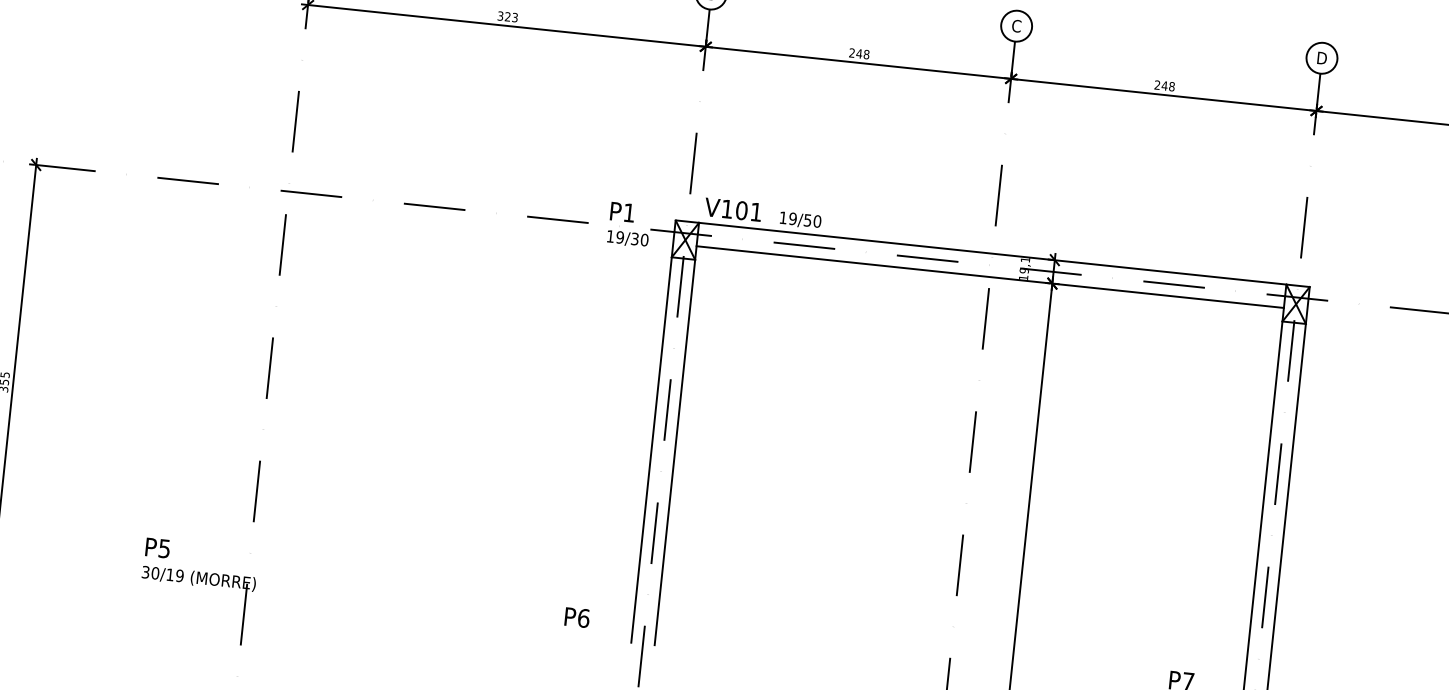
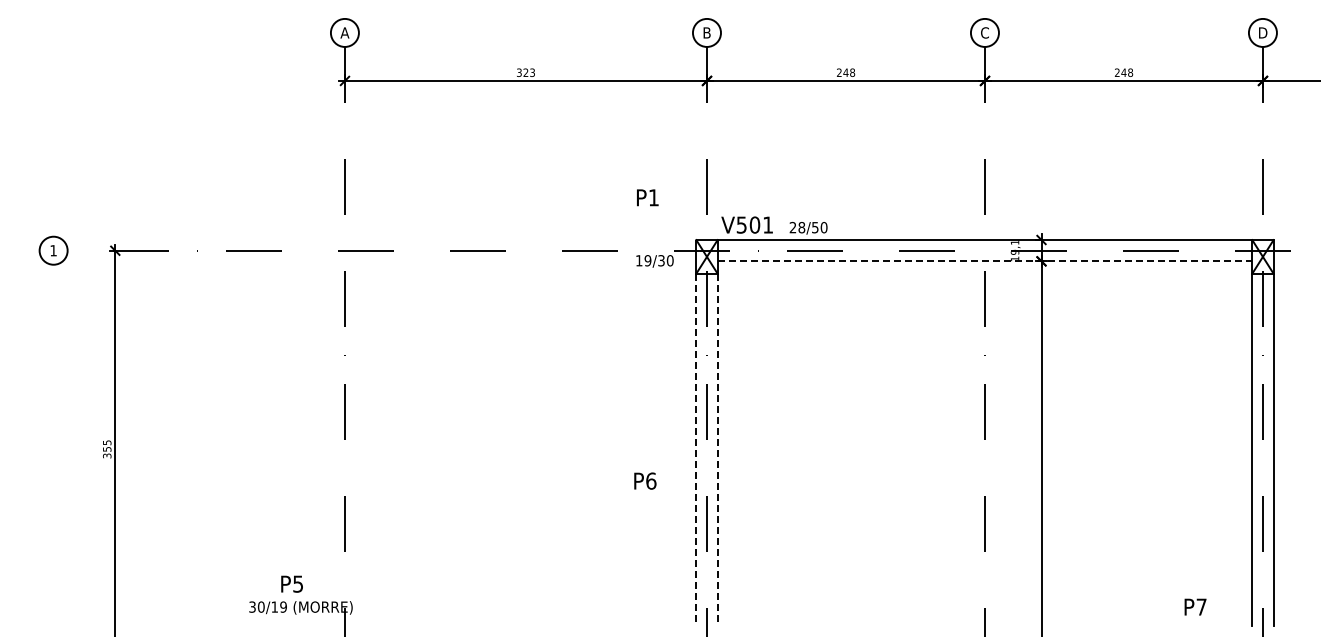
text: (727, 208) -> (741, 224), V101 -> V501
text: (622, 211) -> (647, 197), moved
text: (788, 218) -> (797, 227), 19/50 -> 28/50
line: (990, 277) -> (985, 261), solid -> dashed
line: (651, 450) -> (696, 449), solid -> dashed
line: (674, 452) -> (717, 449), solid -> dashed
text: (157, 547) -> (291, 583), moved
text: (577, 617) -> (645, 480), moved

